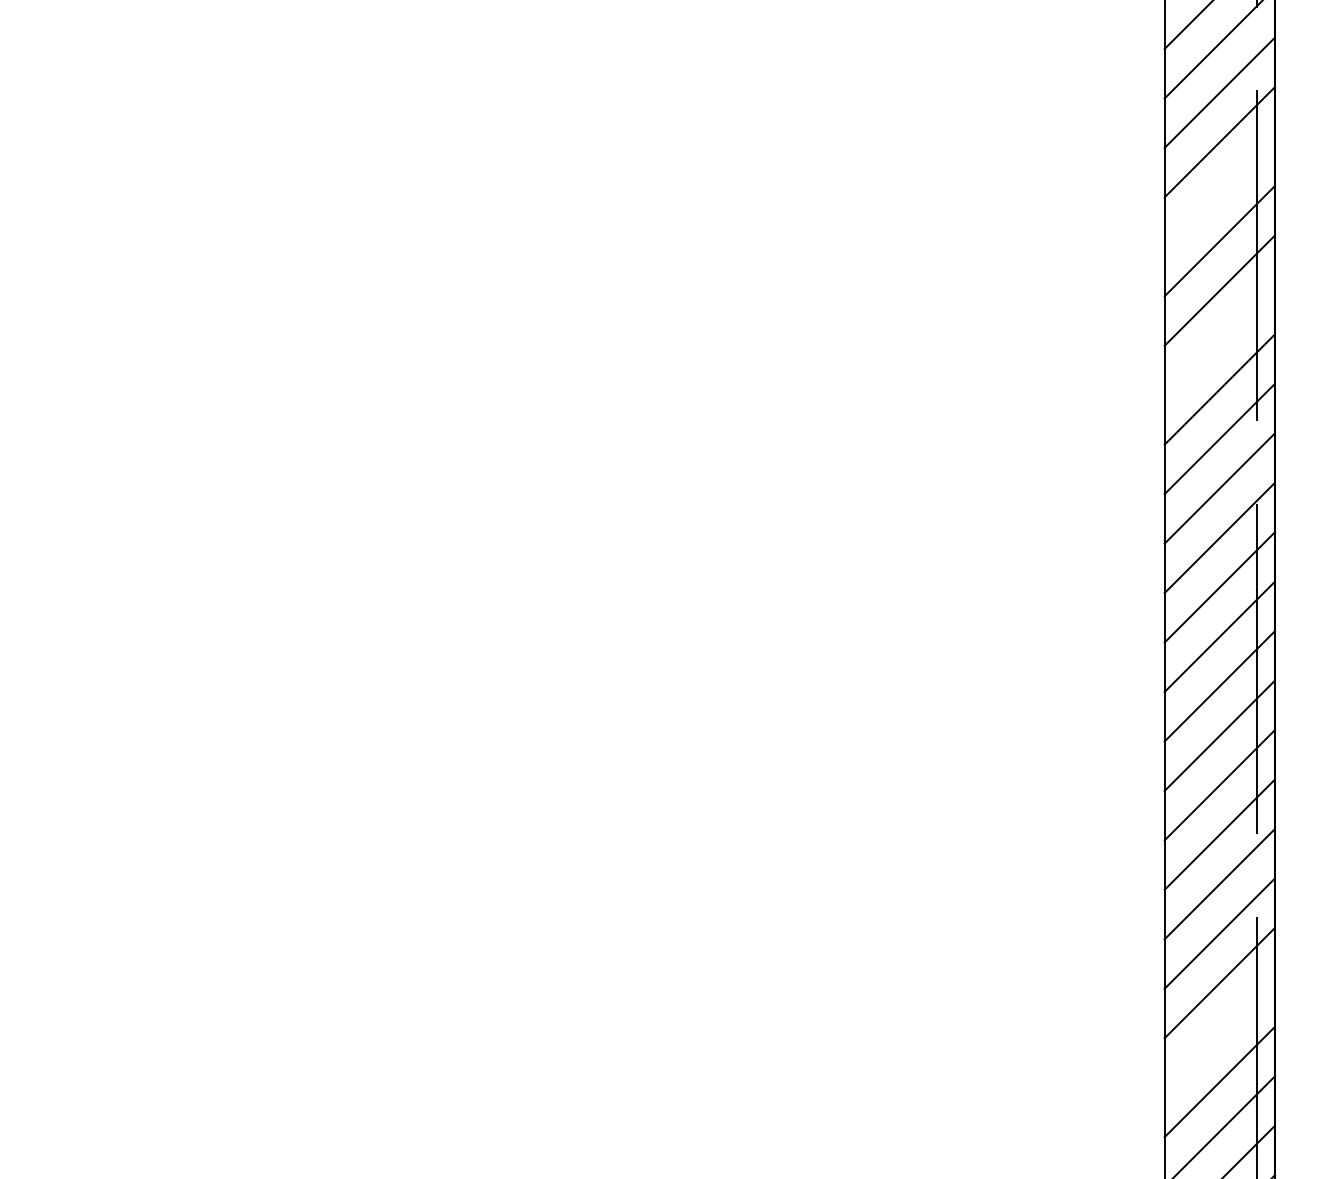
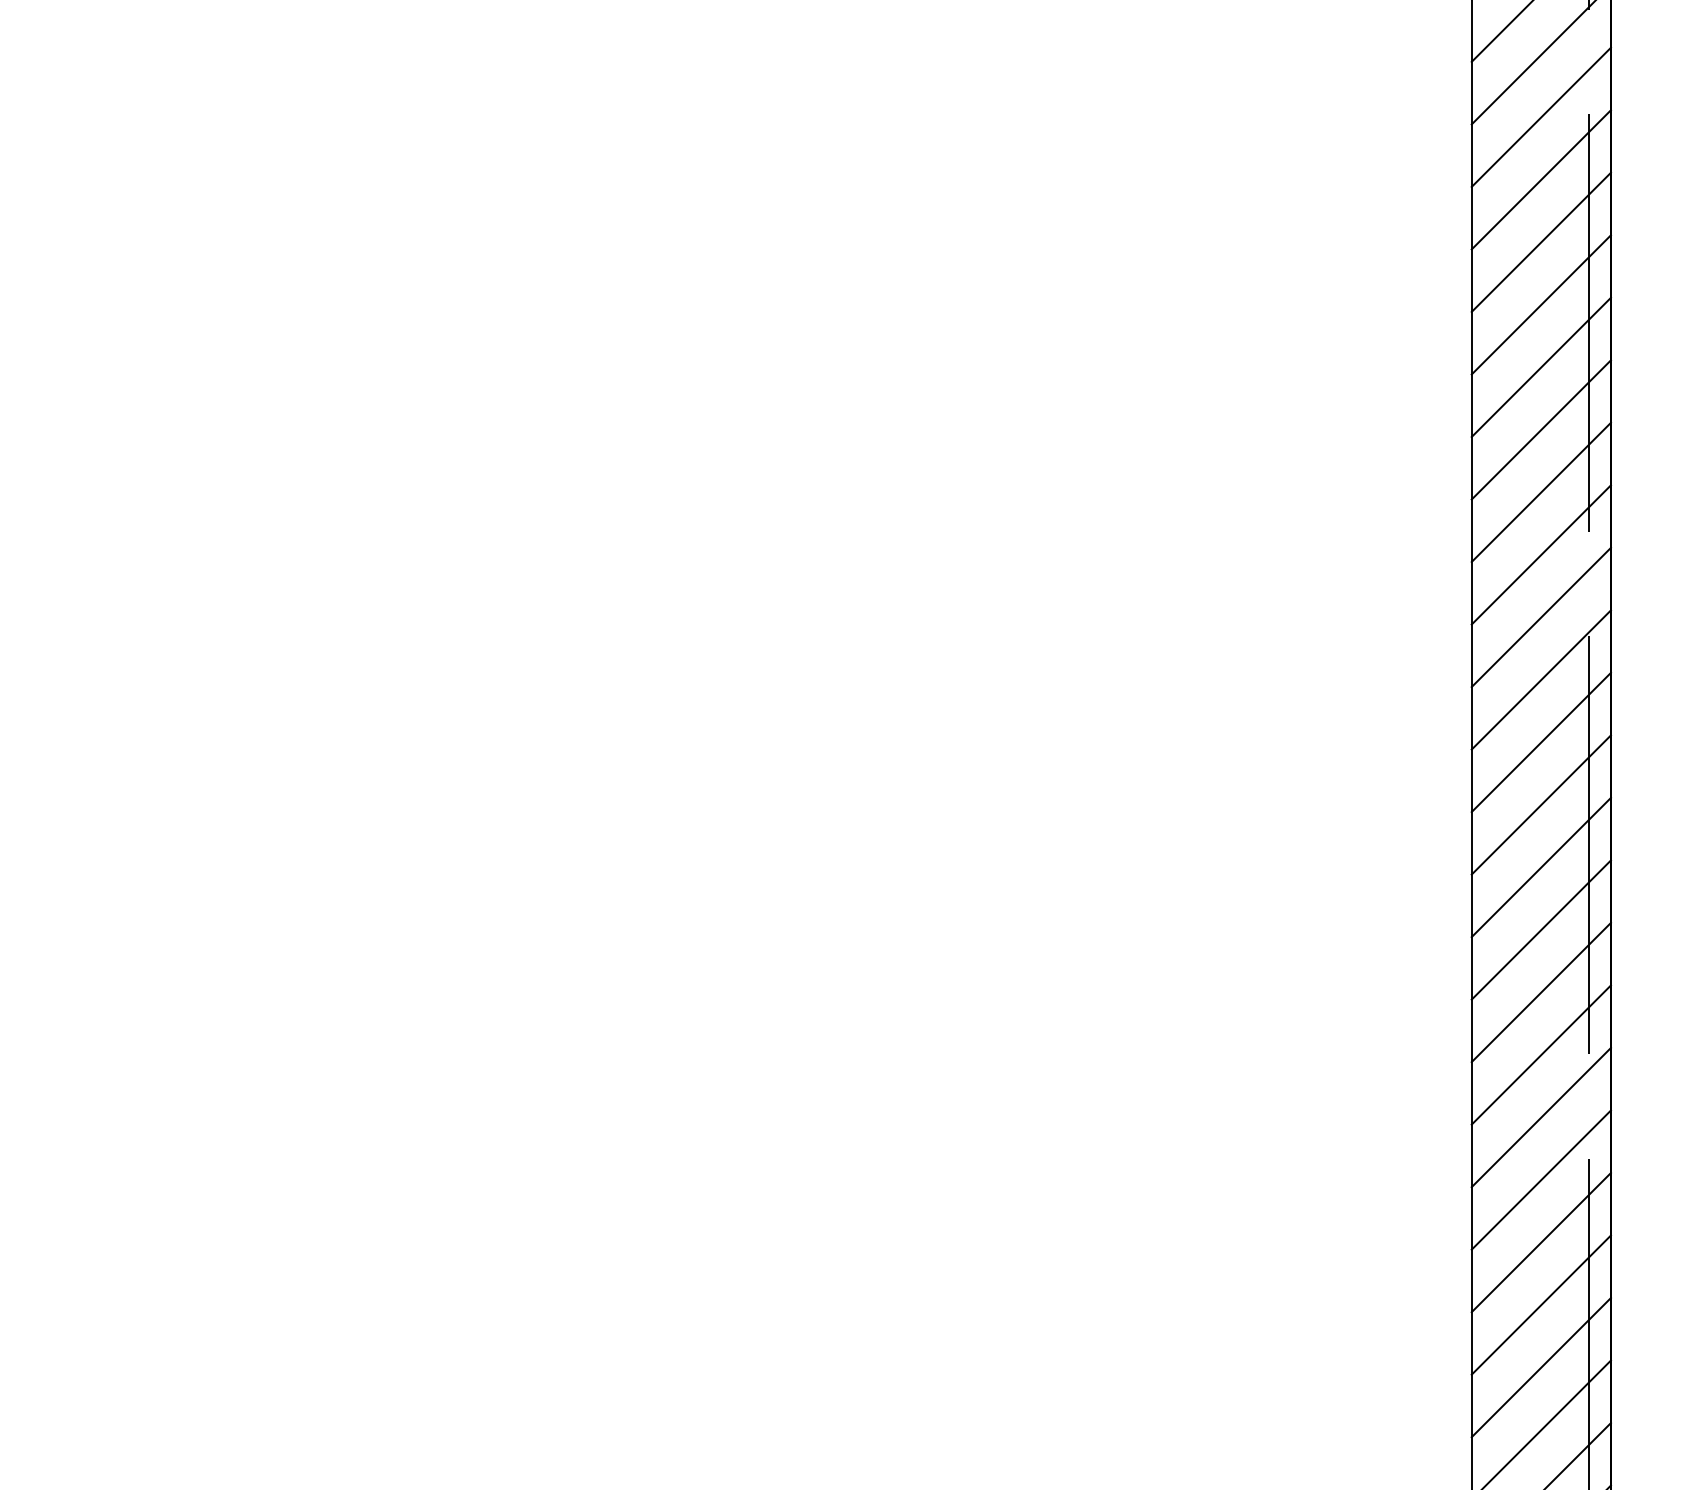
line: (1219, 191) -> (1541, 241), added
line: (1219, 340) -> (1541, 430), added
line: (1219, 1032) -> (1541, 1304), added

